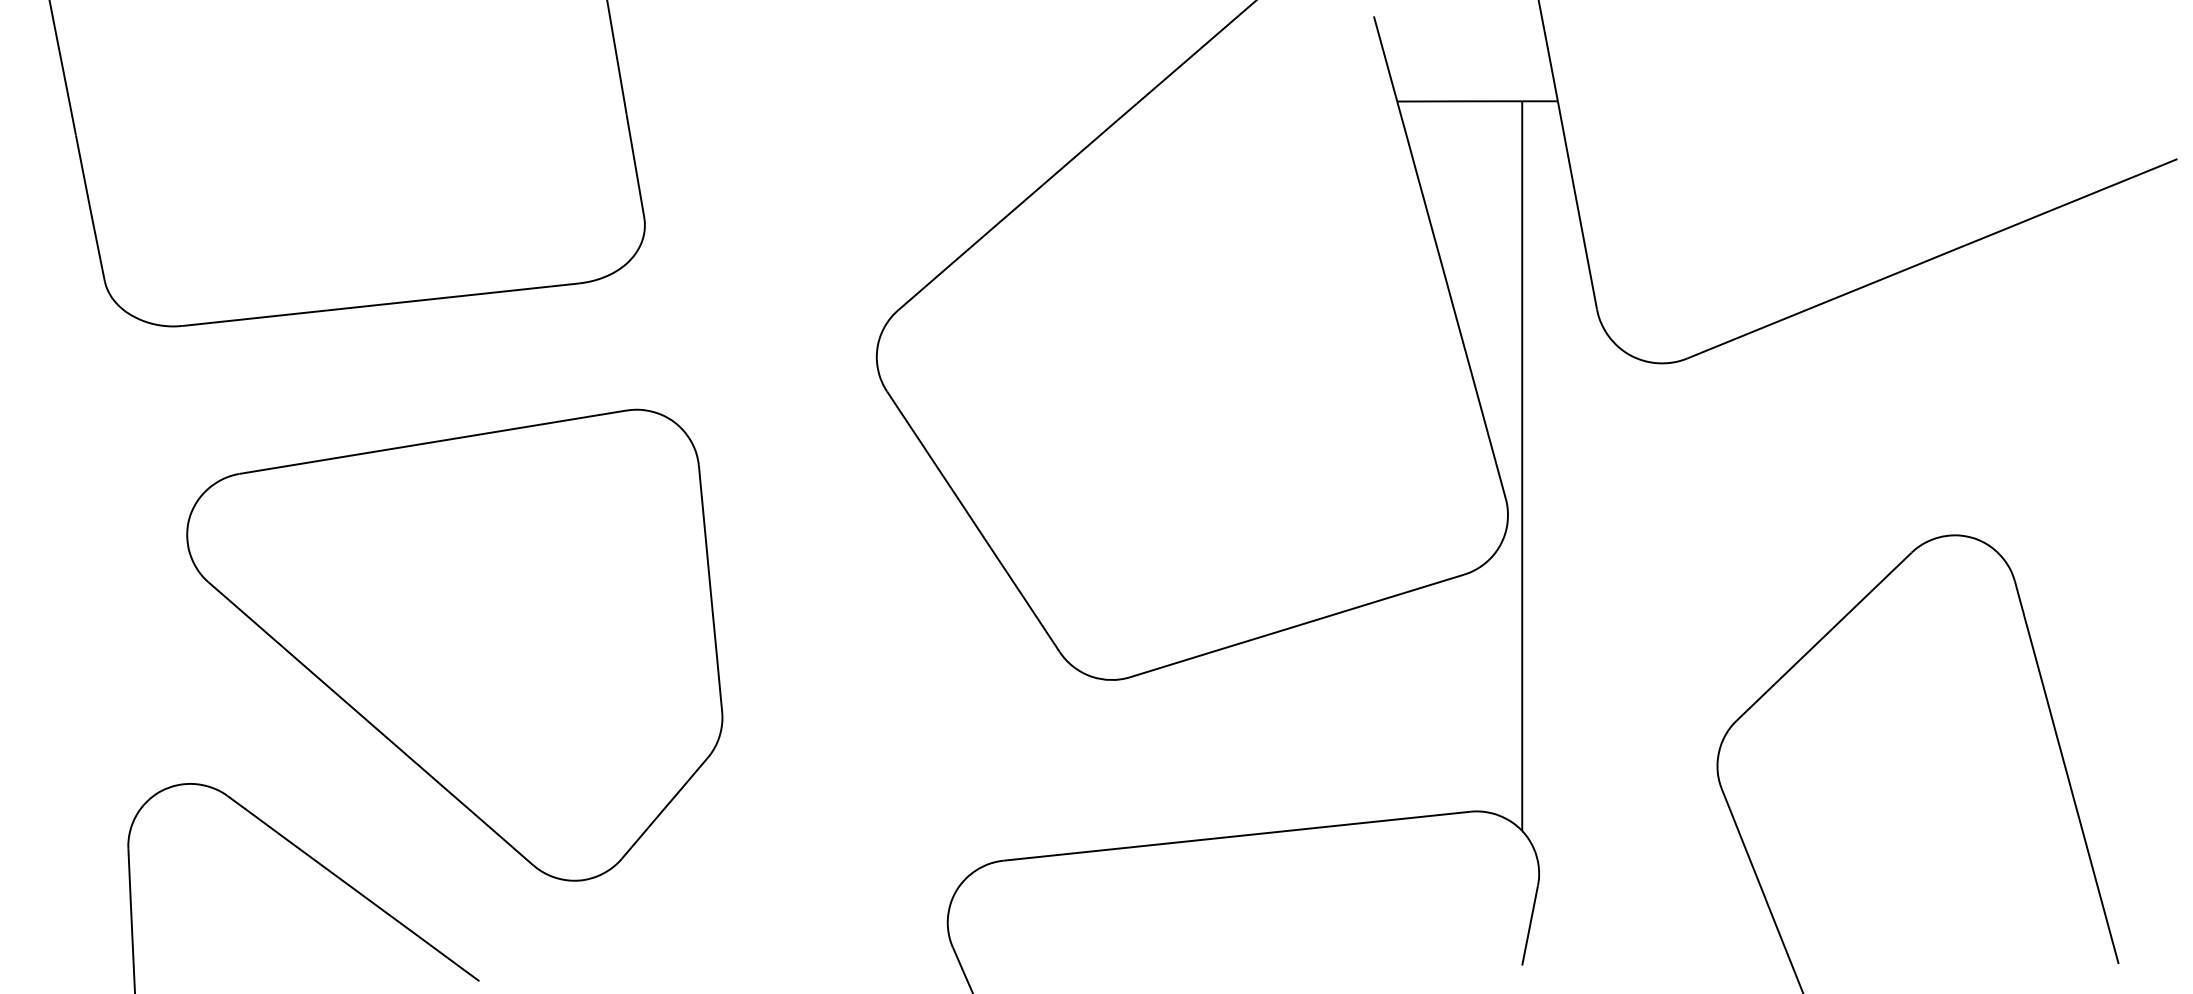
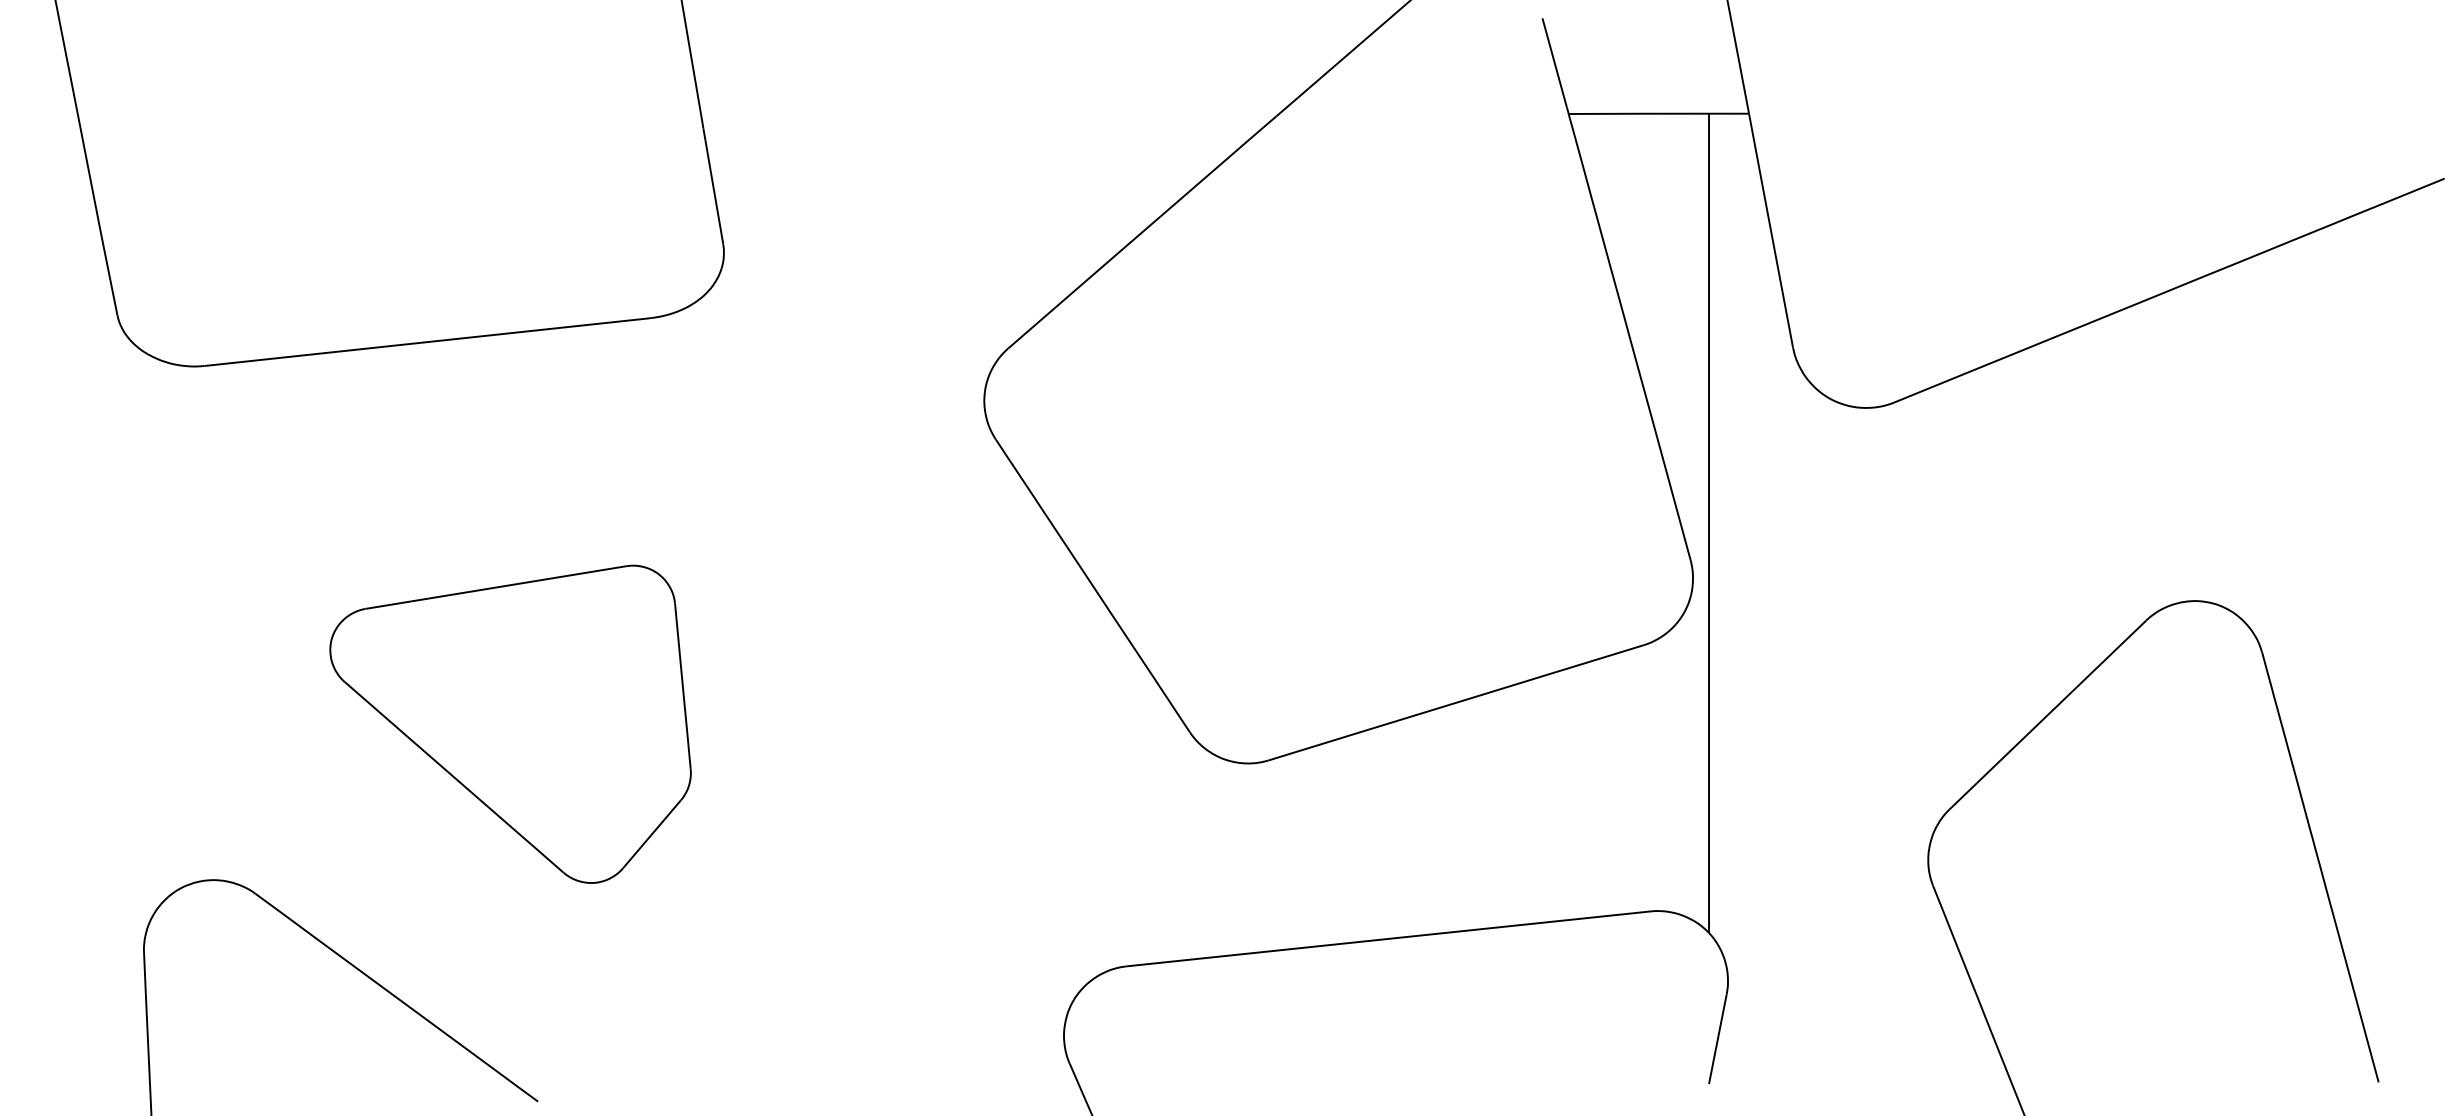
part: (454, 644) -> (510, 723), size x0.6

